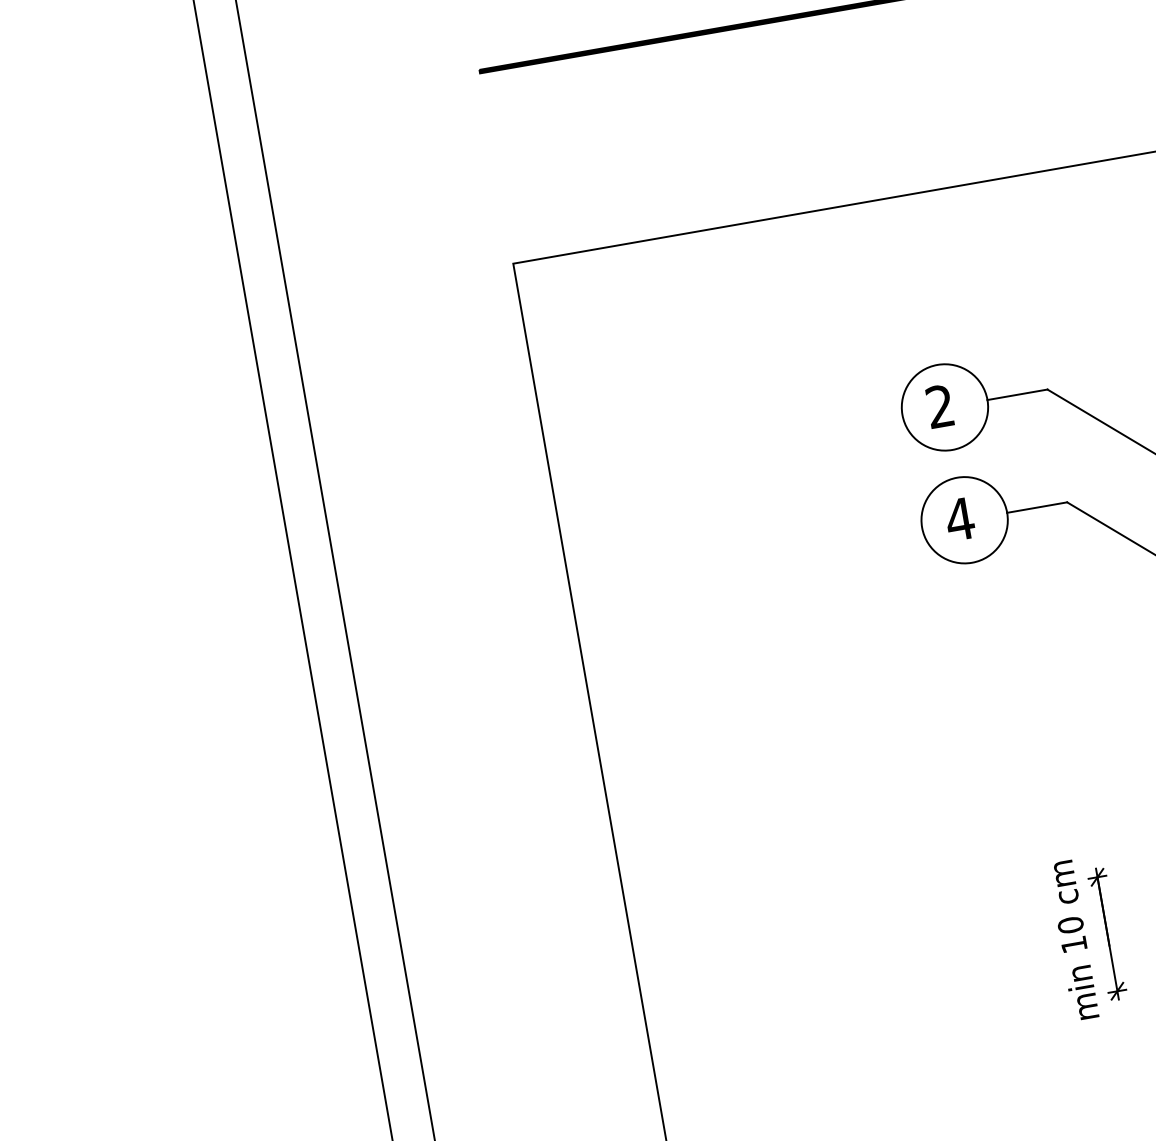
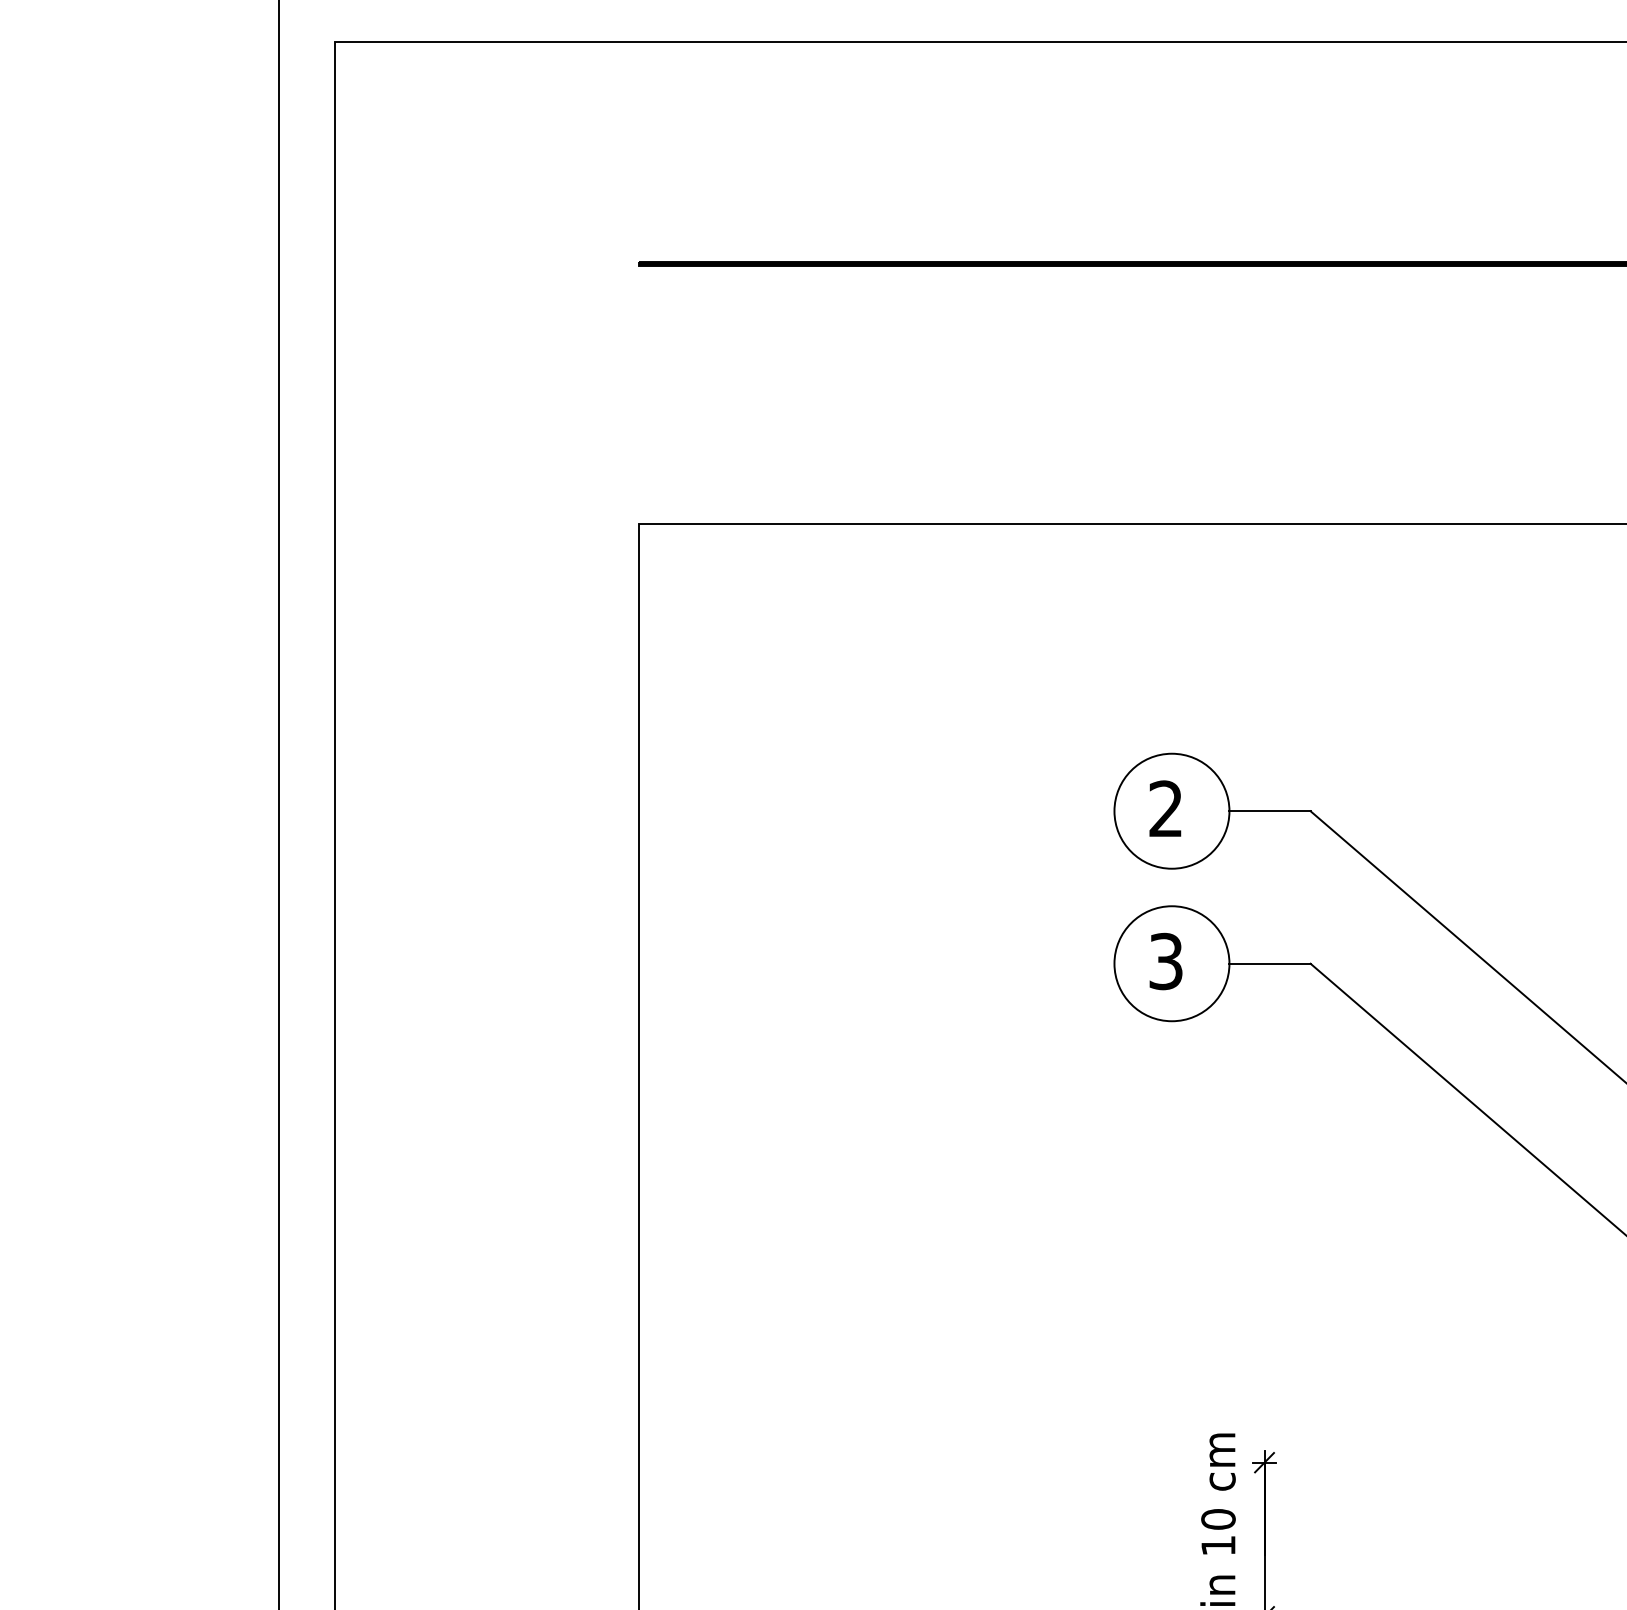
text: (959, 519) -> (1165, 961), 4 -> 3

